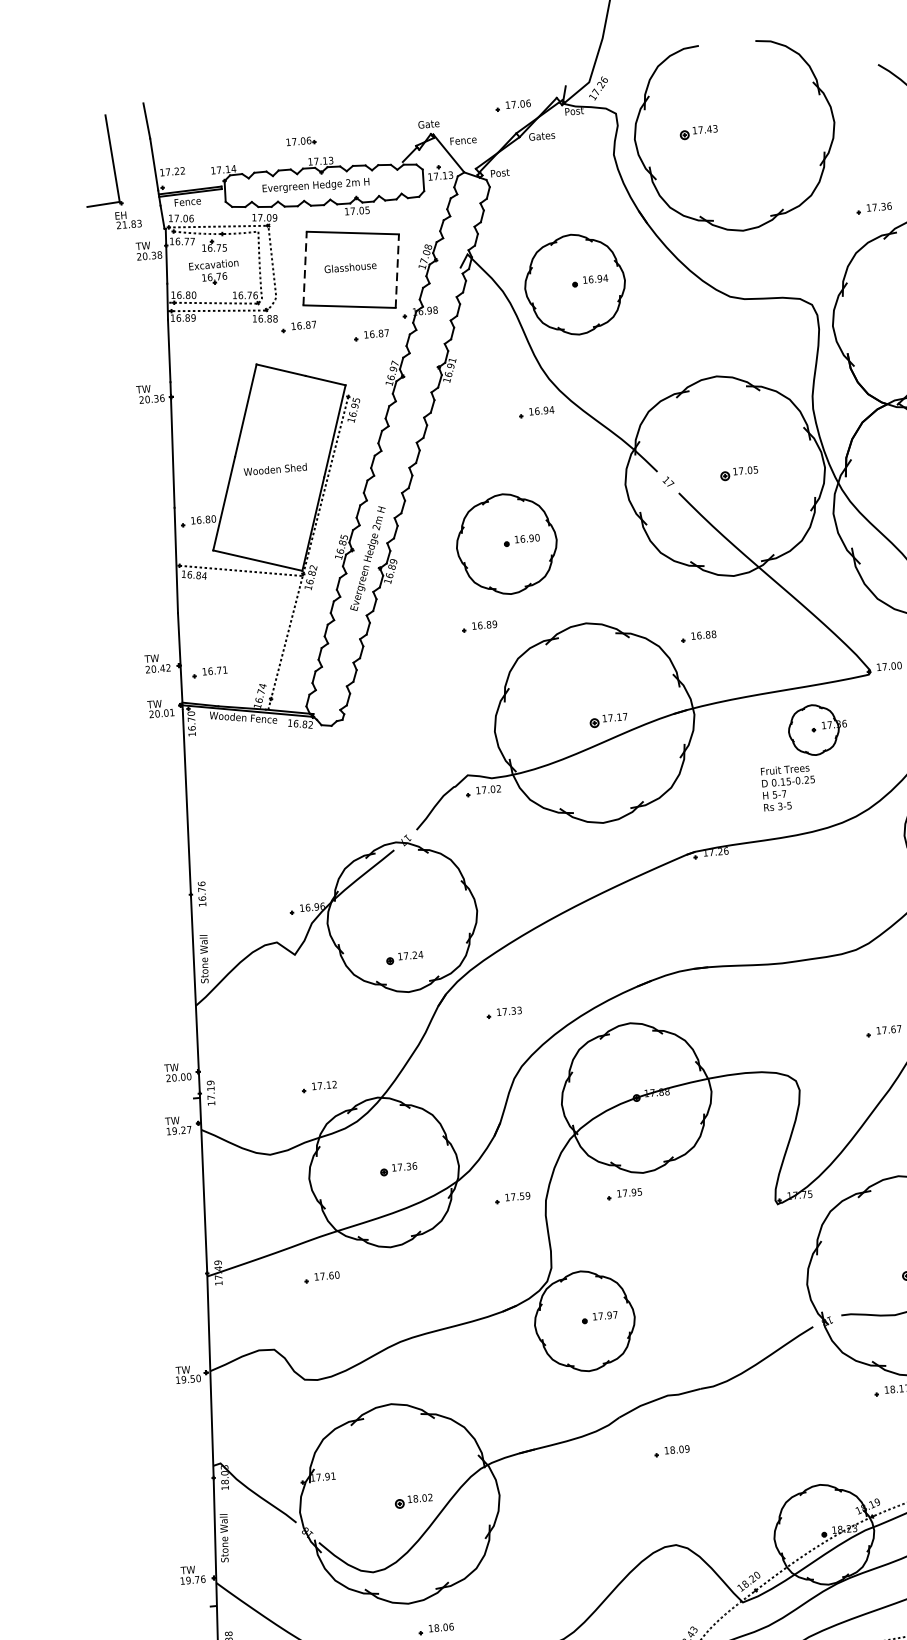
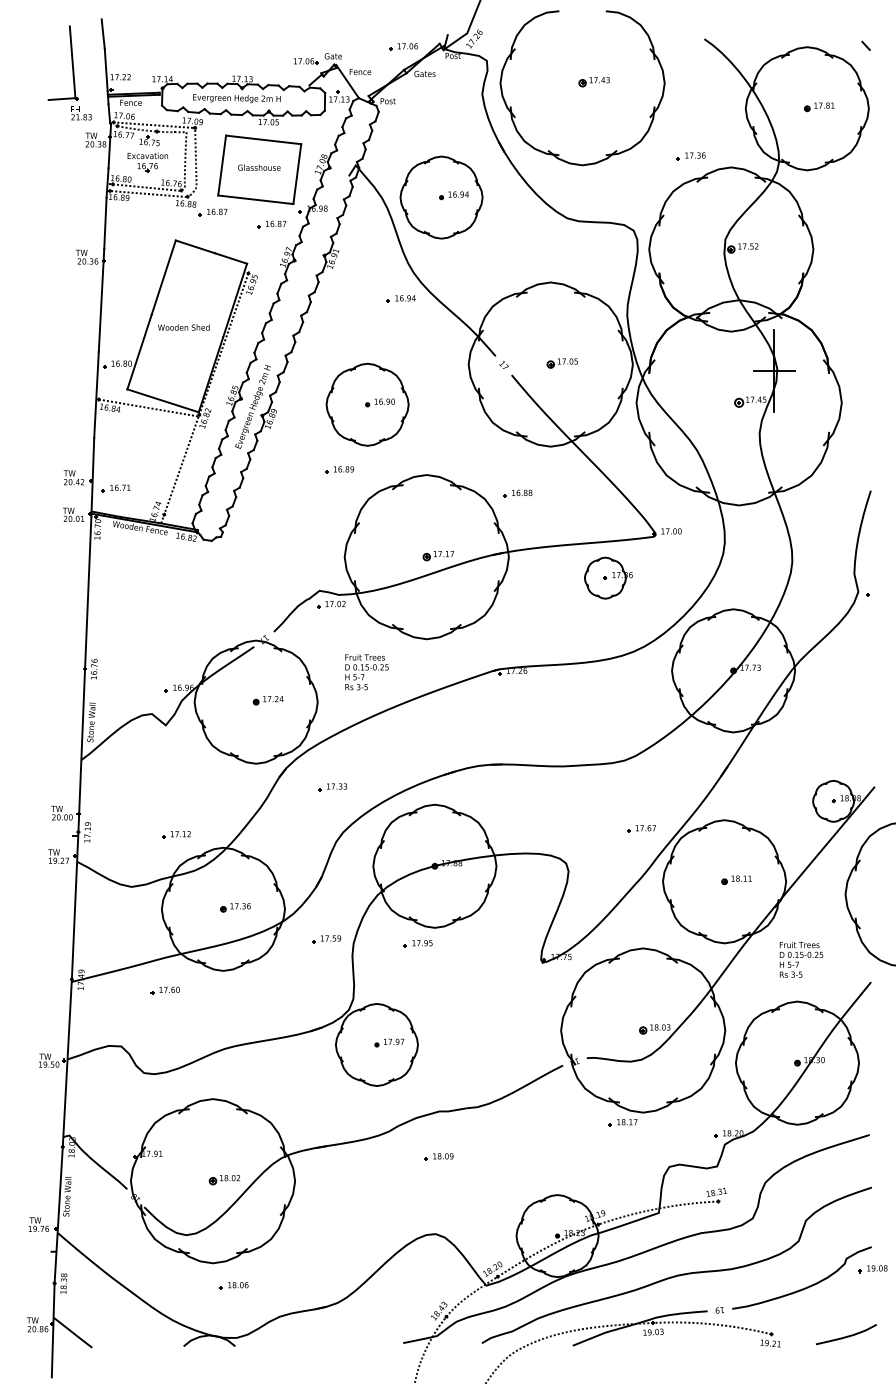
part: (697, 133) -> (593, 82), moved
part: (301, 141) -> (306, 61), moved
line: (305, 268) -> (222, 165), dashed -> solid
line: (397, 270) -> (297, 173), dashed -> solid
text: (788, 787) -> (366, 672), moved
part: (403, 957) -> (267, 700), moved

